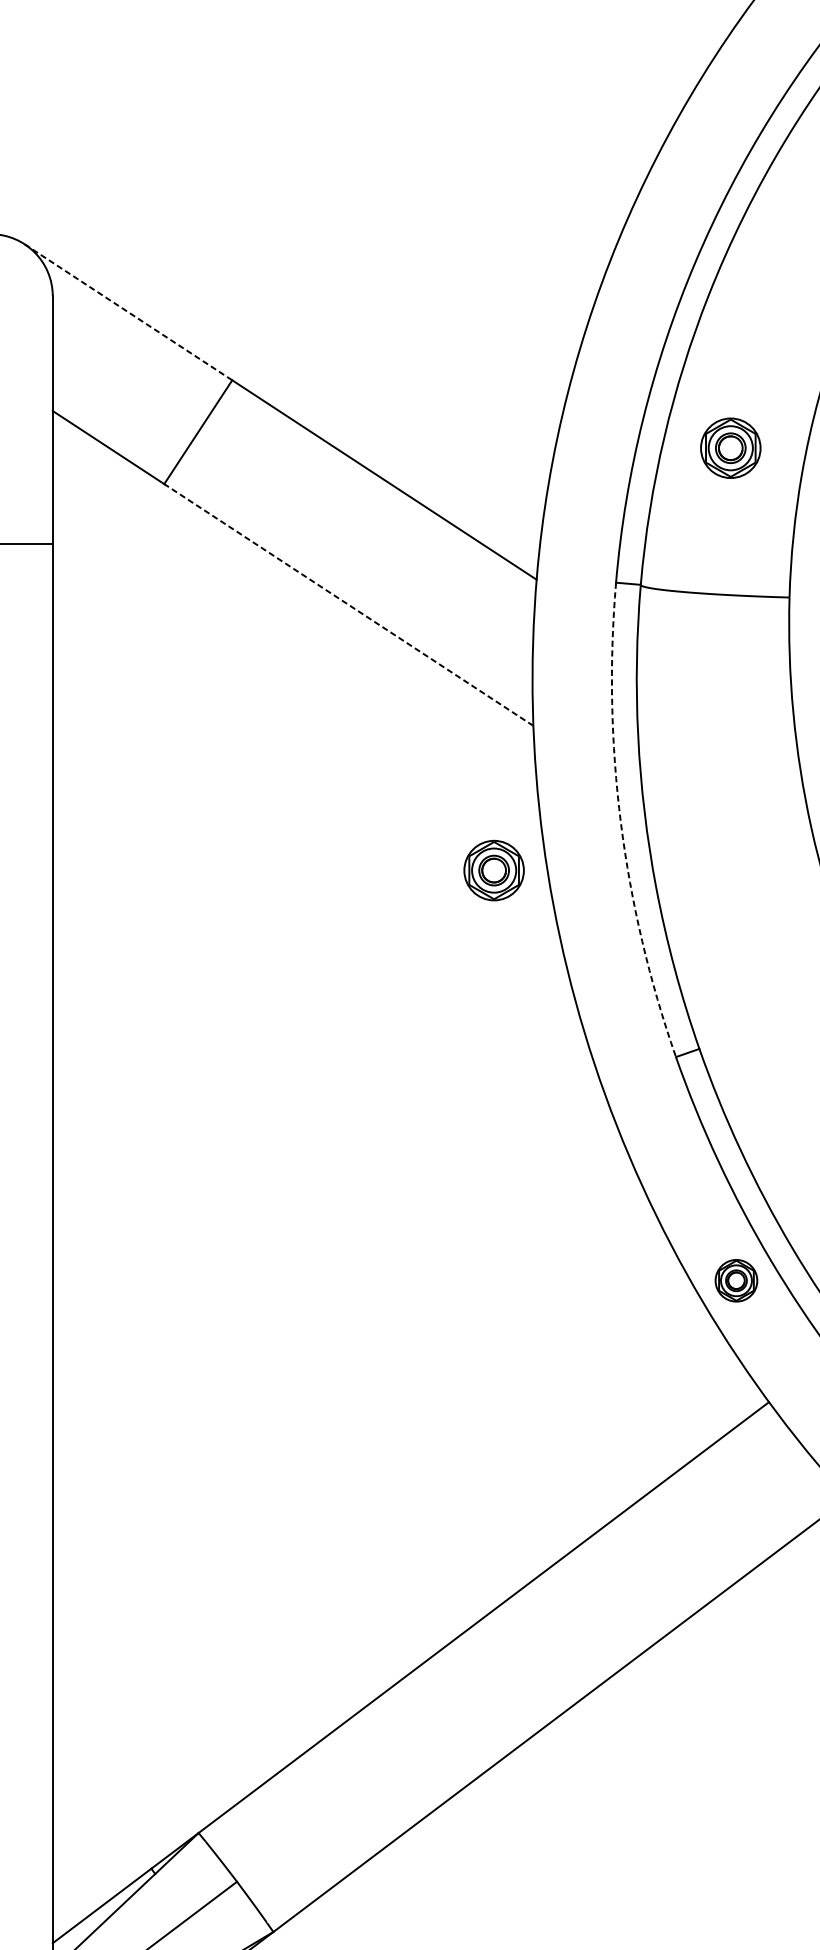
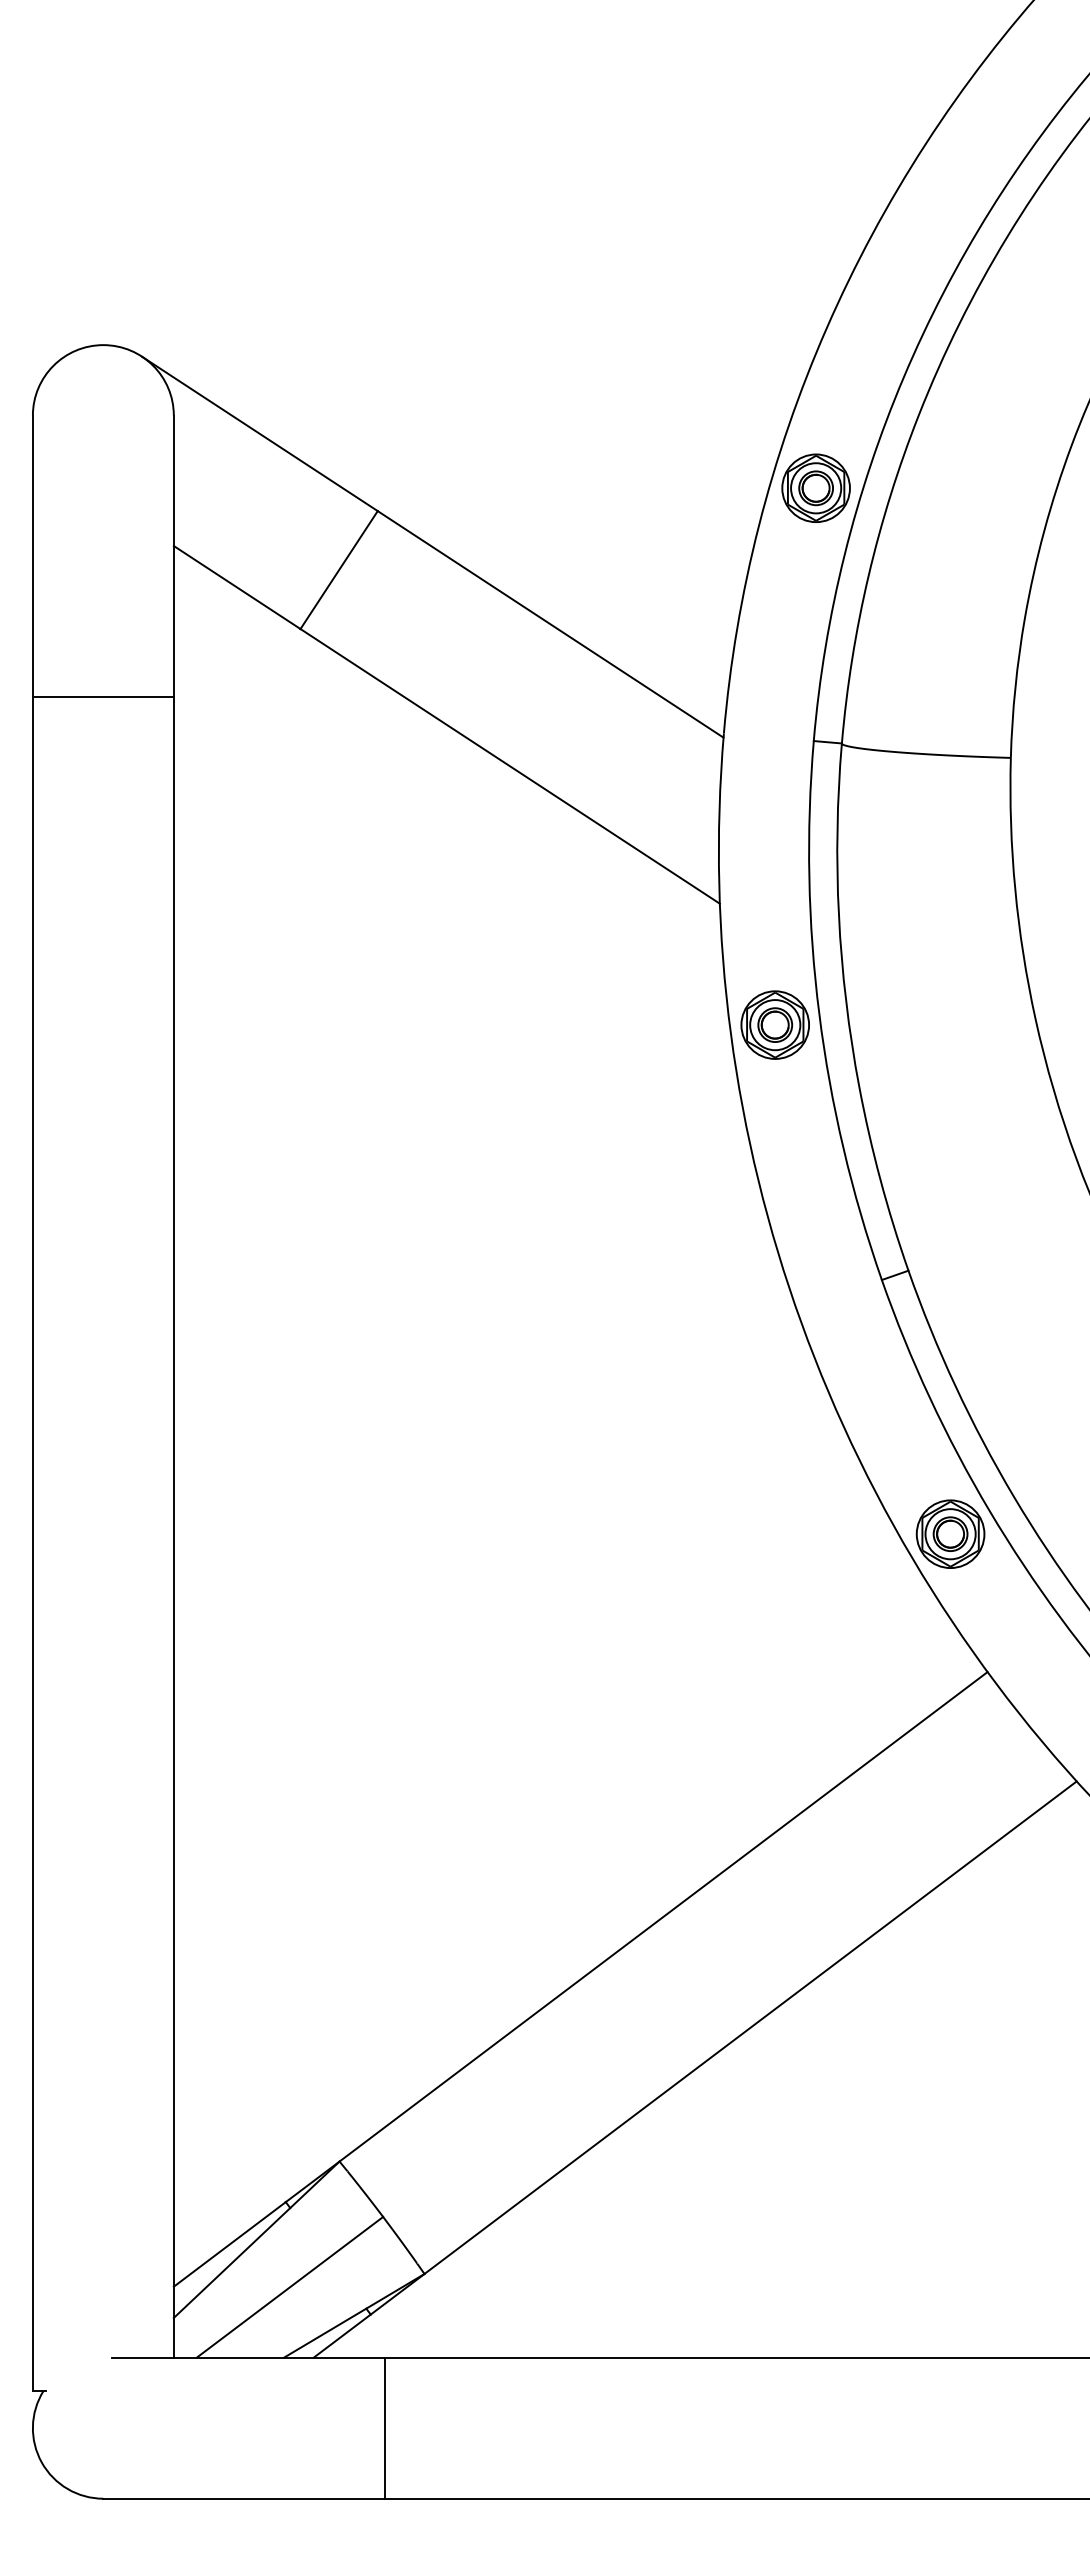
line: (128, 311) -> (259, 433), dashed -> solid
part: (730, 447) -> (815, 487), moved
line: (349, 605) -> (510, 766), dashed -> solid
arc: (621, 823) -> (819, 1014), dashed -> solid
part: (493, 870) -> (774, 1024), moved
part: (736, 1280) -> (950, 1533), size x1.43

